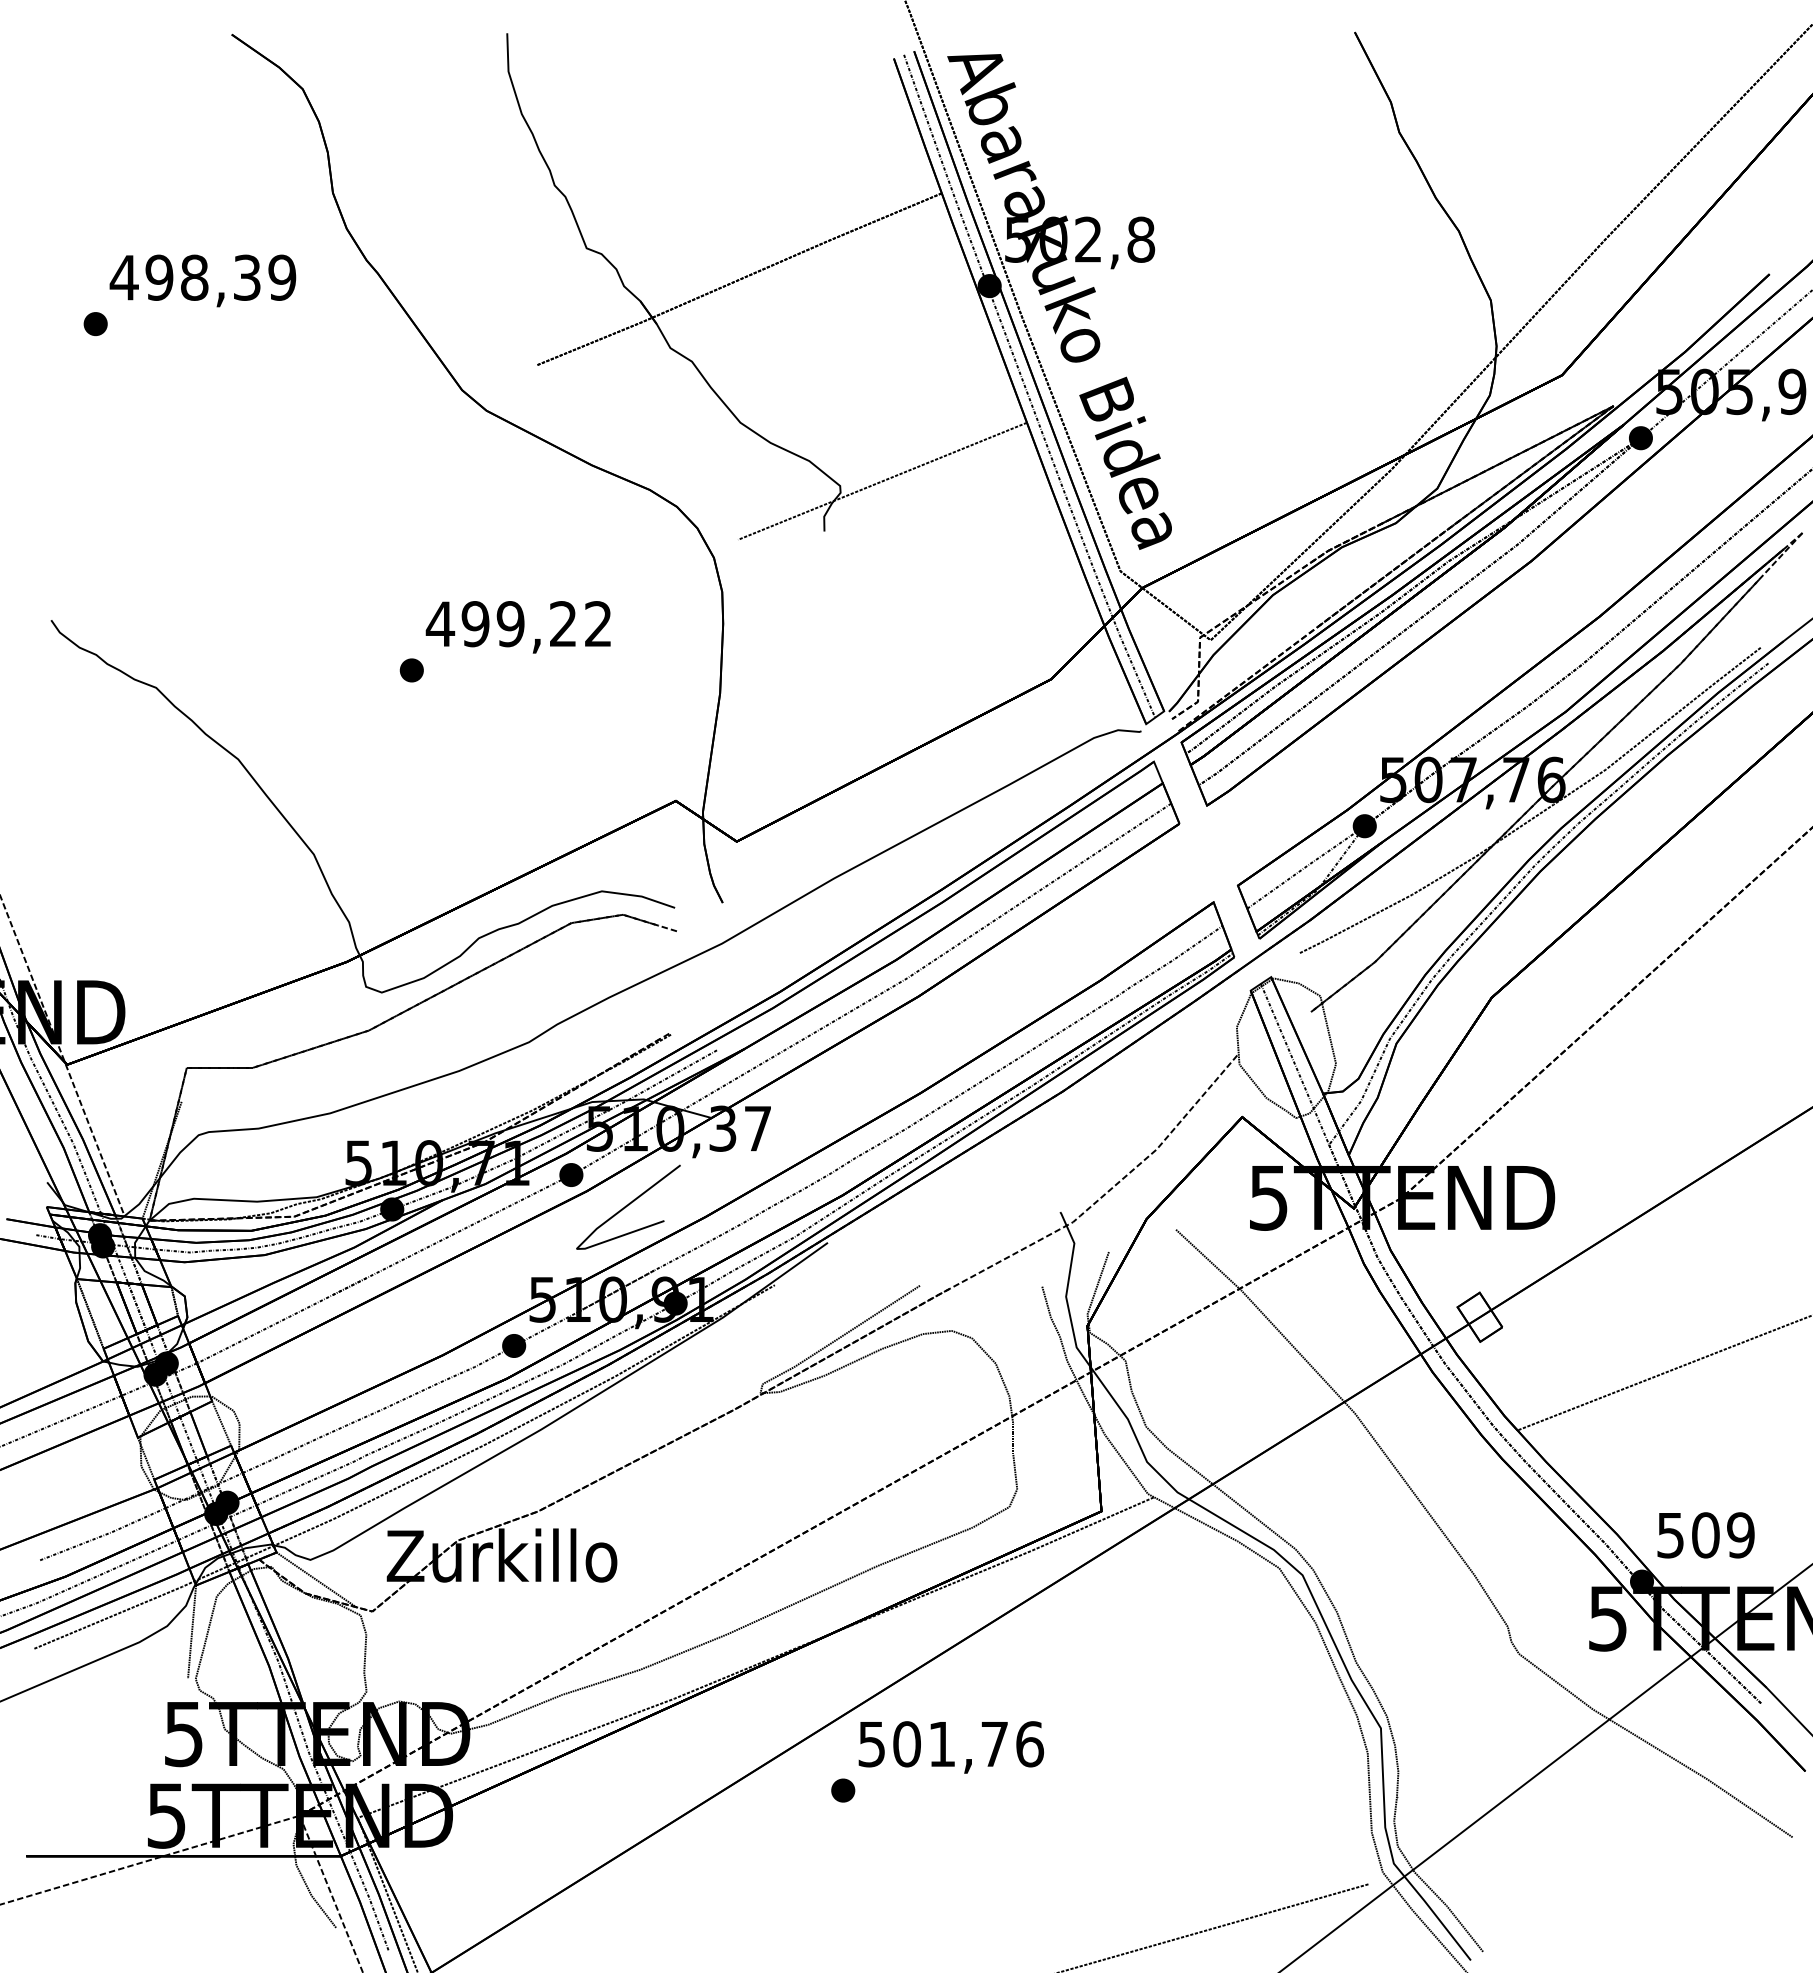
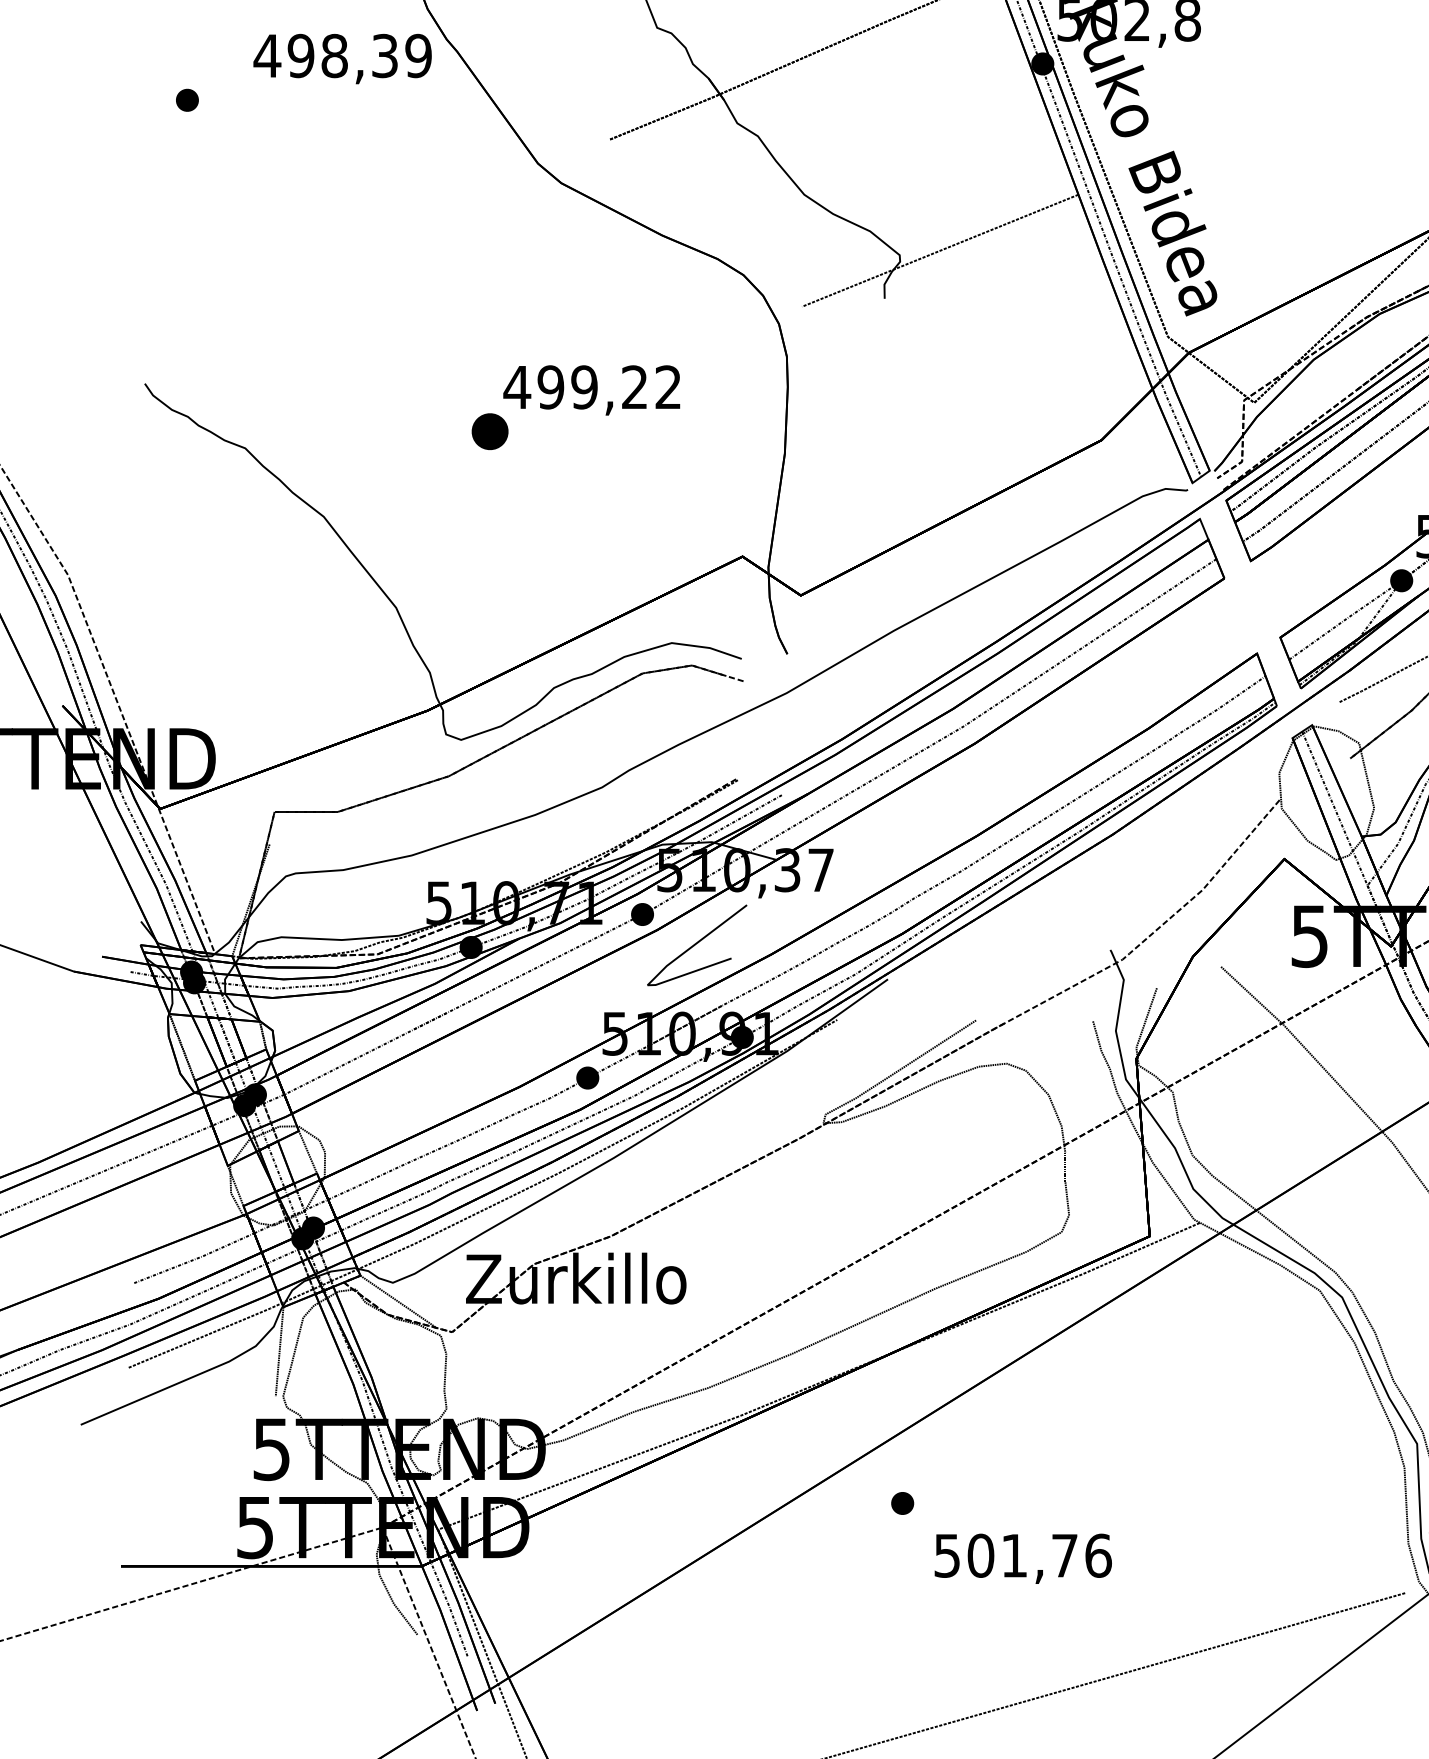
text: (202, 280) -> (342, 58), moved
part: (411, 670) -> (489, 431), size x1.6
text: (950, 1747) -> (1022, 1558), moved

